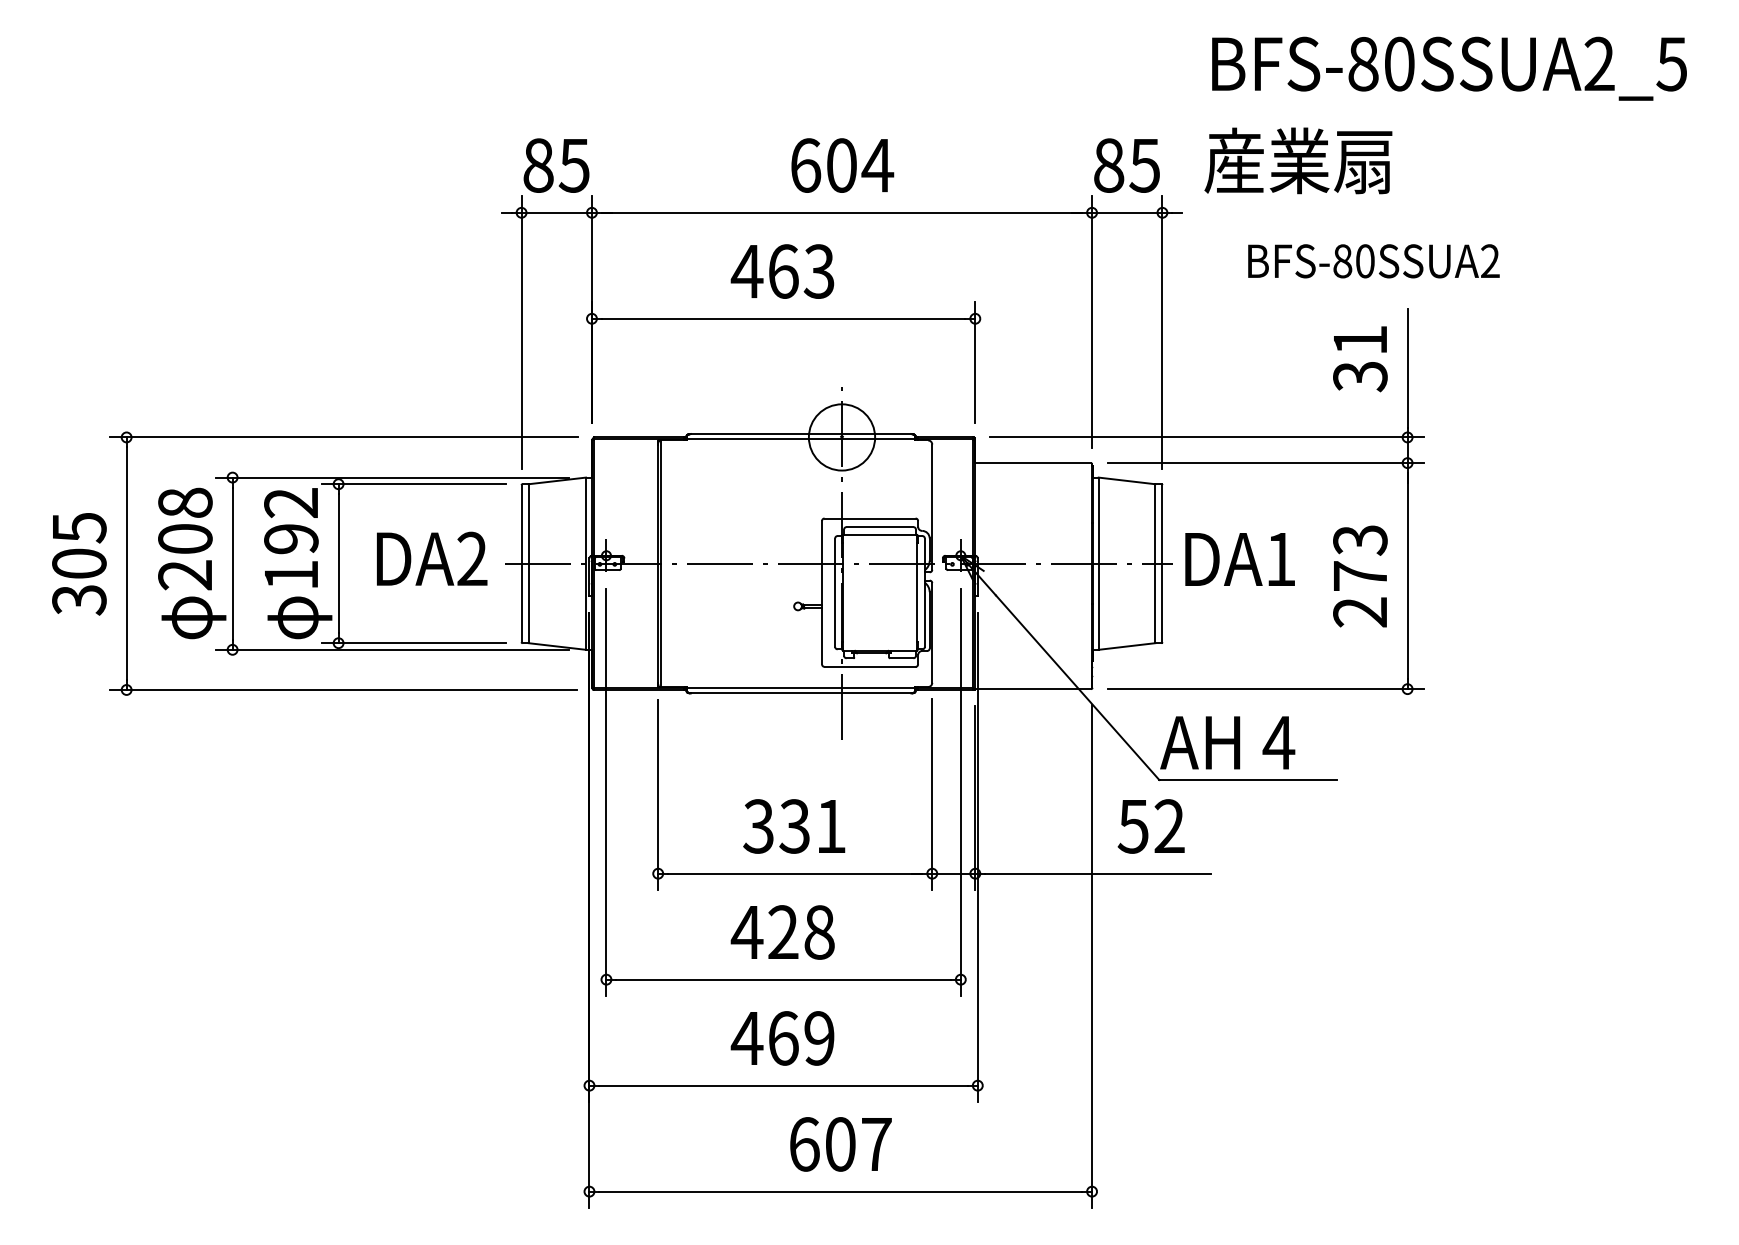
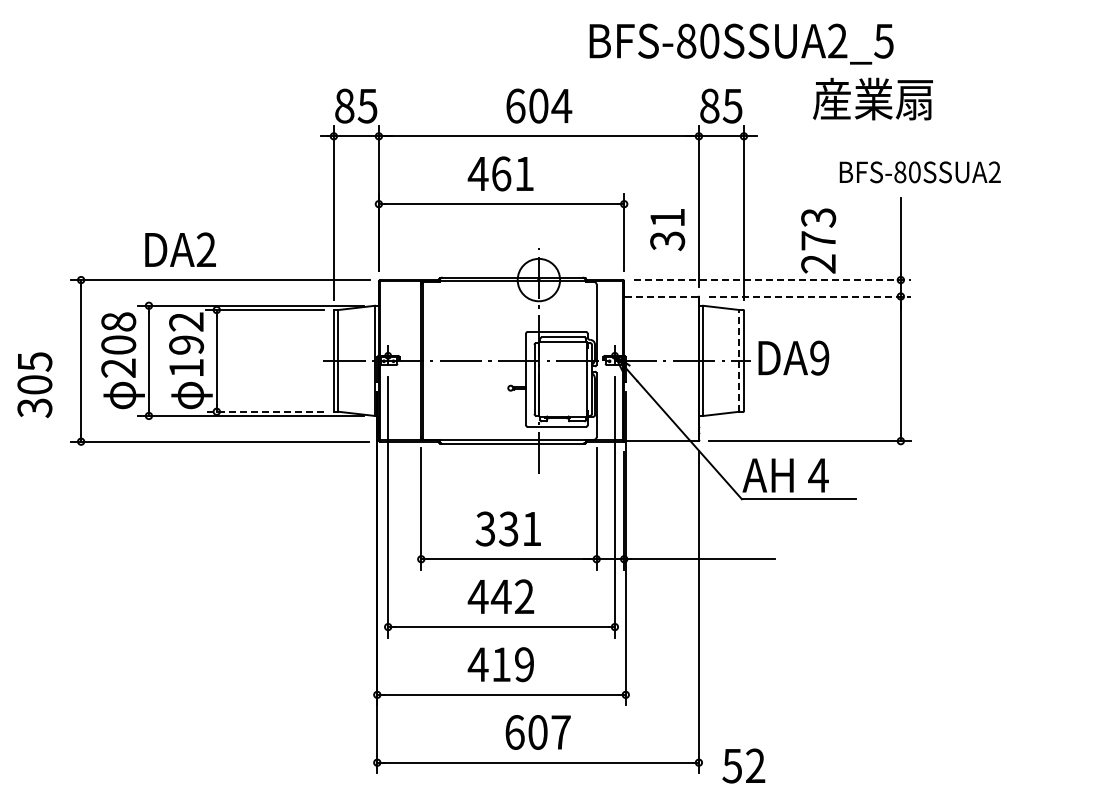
text: (1449, 67) -> (741, 43), moved
text: (1297, 159) -> (872, 98), moved
text: (1372, 261) -> (919, 172), moved
text: (817, 270) -> (523, 173), 463 -> 461
text: (1360, 359) -> (667, 230), moved
line: (1207, 438) -> (772, 280), solid -> dashed
line: (1032, 463) -> (660, 296), solid -> dashed
line: (1266, 463) -> (810, 296), solid -> dashed
text: (431, 558) -> (180, 249), moved
text: (1280, 558) -> (819, 357), DA1 -> DA9
line: (1155, 563) -> (739, 360), solid -> dashed
text: (78, 564) -> (34, 385), moved
text: (1360, 575) -> (818, 240), moved
line: (414, 642) -> (265, 411), solid -> dashed
text: (1150, 825) -> (743, 765), moved
text: (800, 931) -> (512, 596), 428 -> 442
text: (783, 1038) -> (501, 664), 469 -> 419

